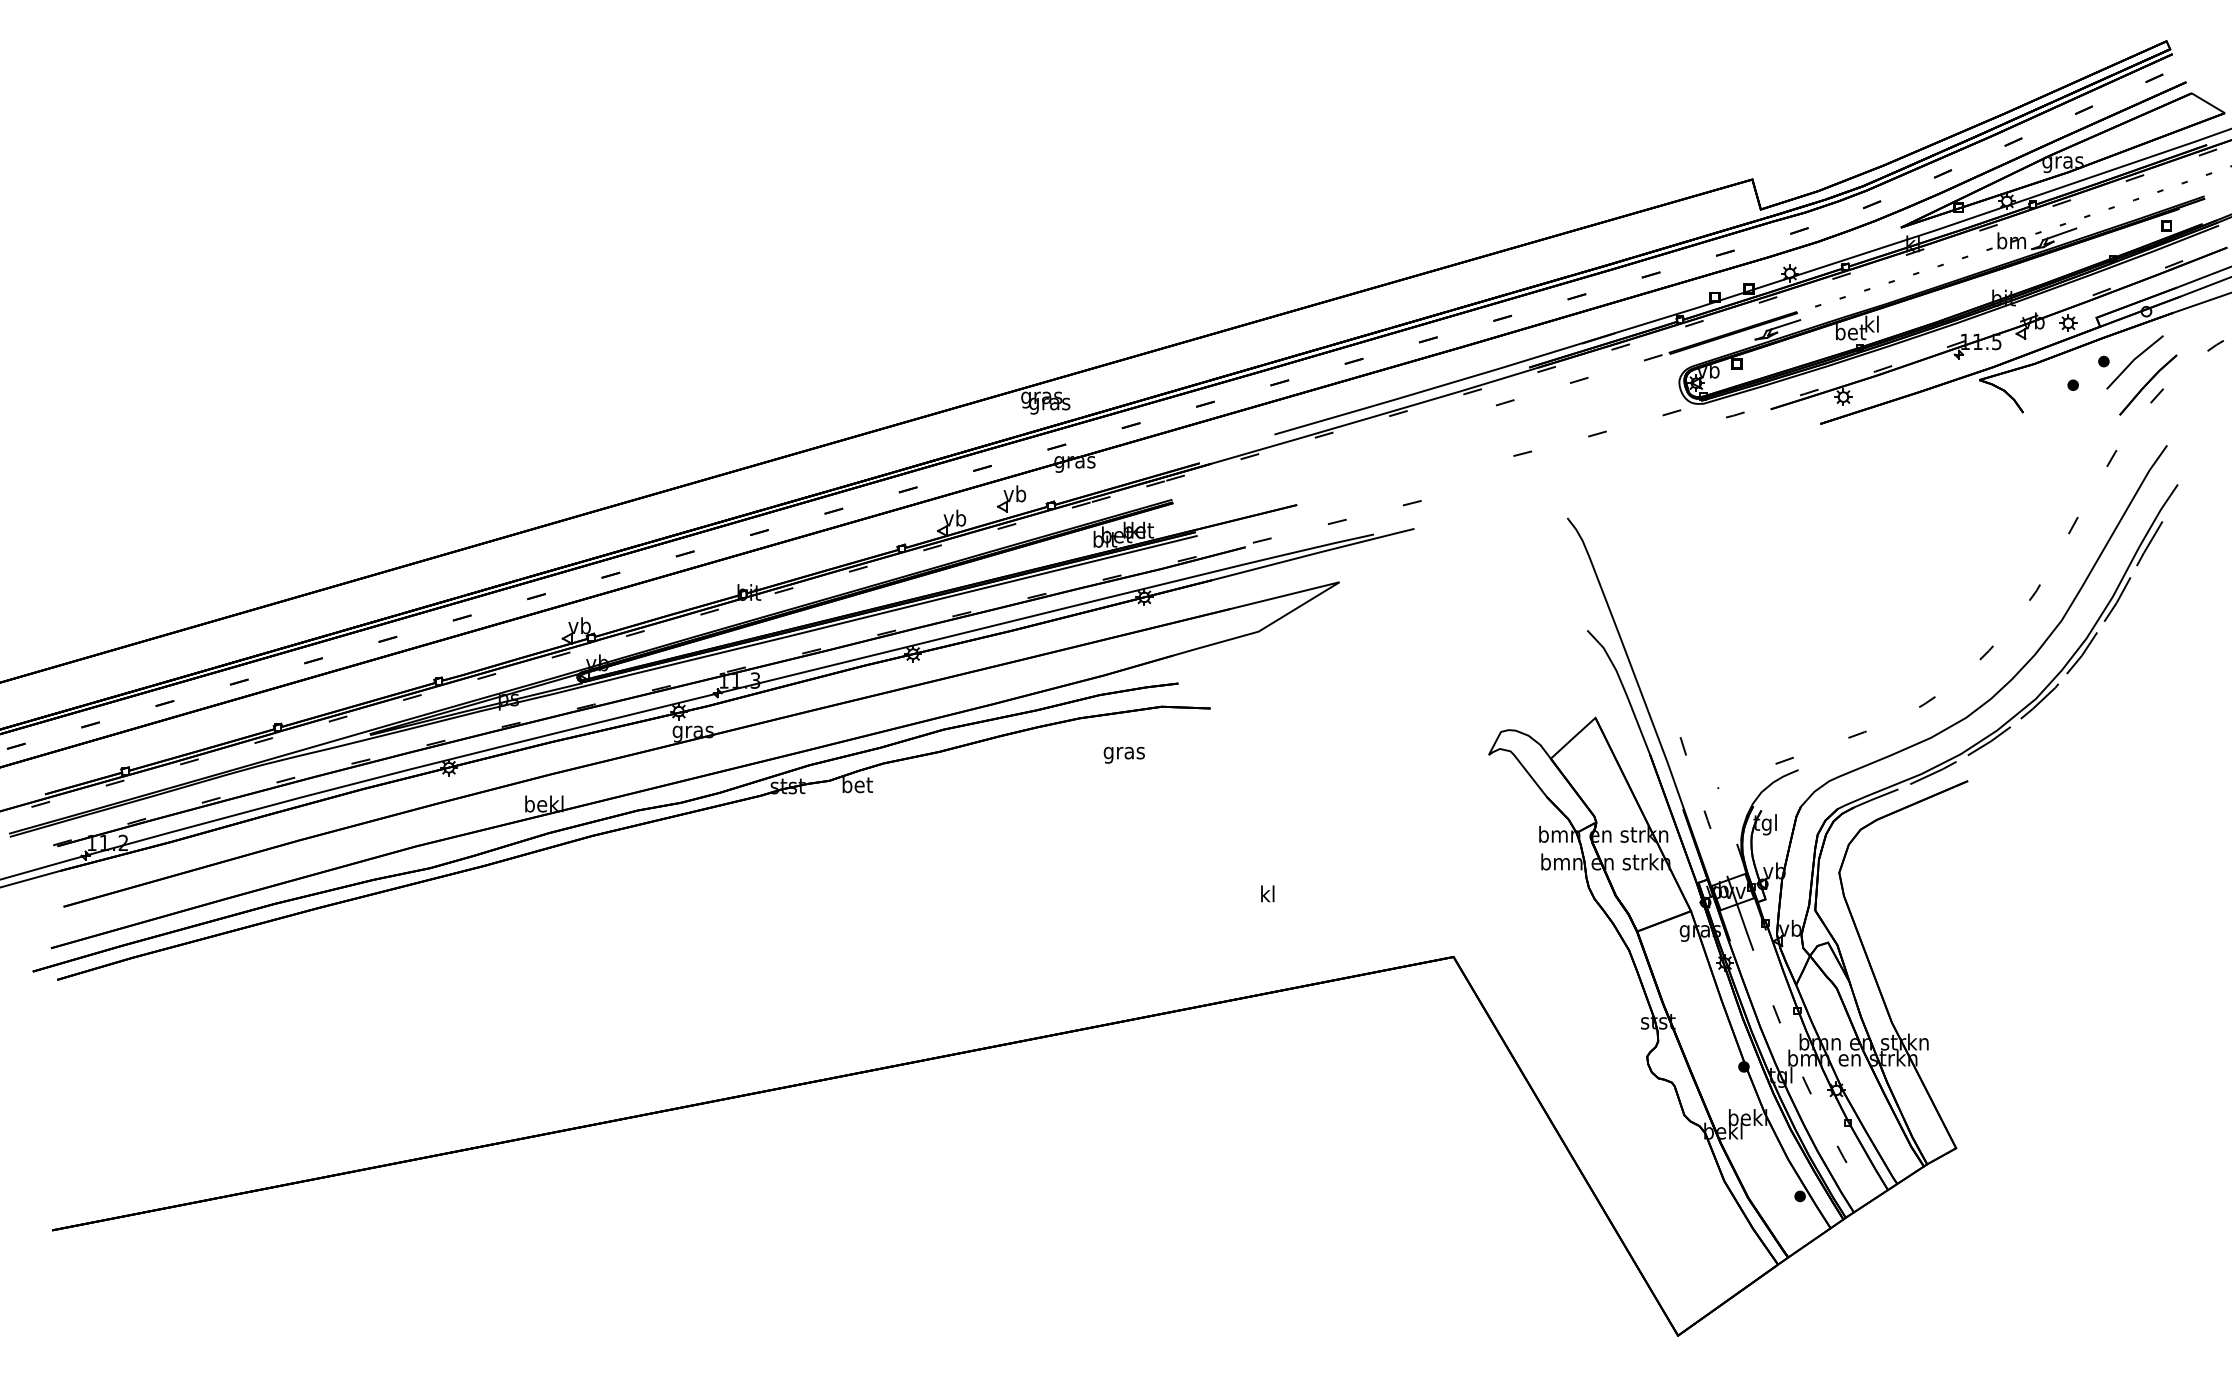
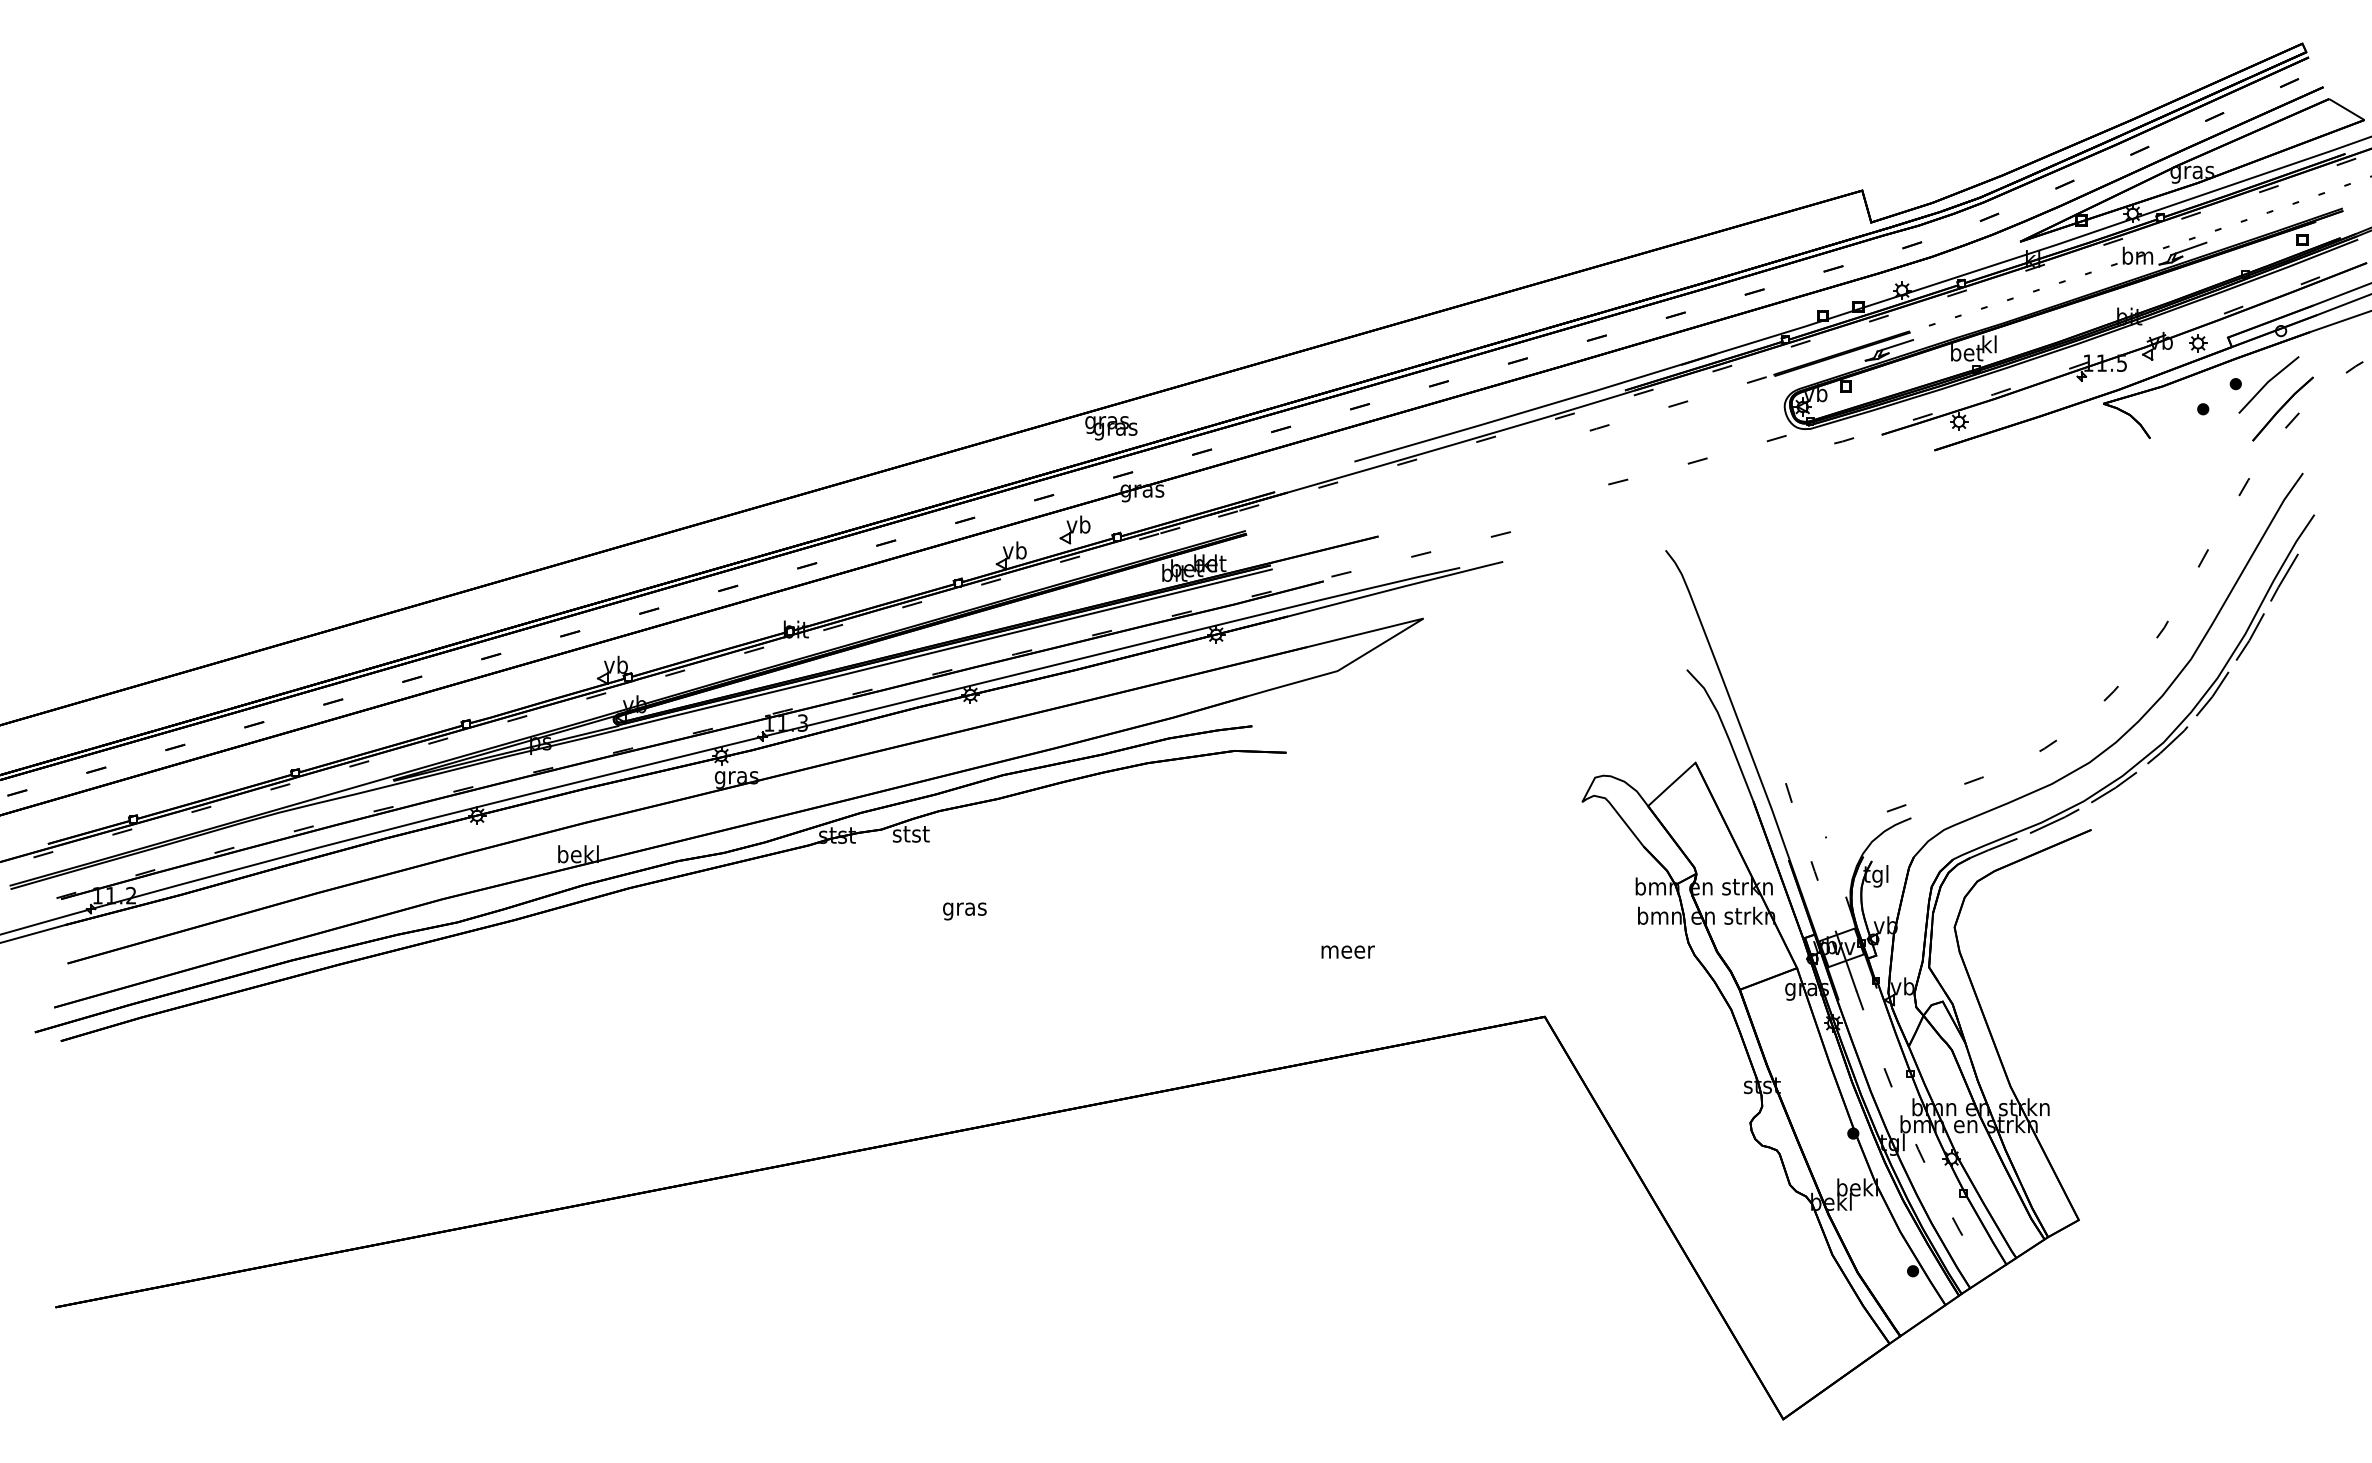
text: (1123, 755) -> (964, 911), moved
text: (856, 784) -> (910, 833), bet -> stst
text: (1267, 893) -> (1347, 949), kl -> meer

